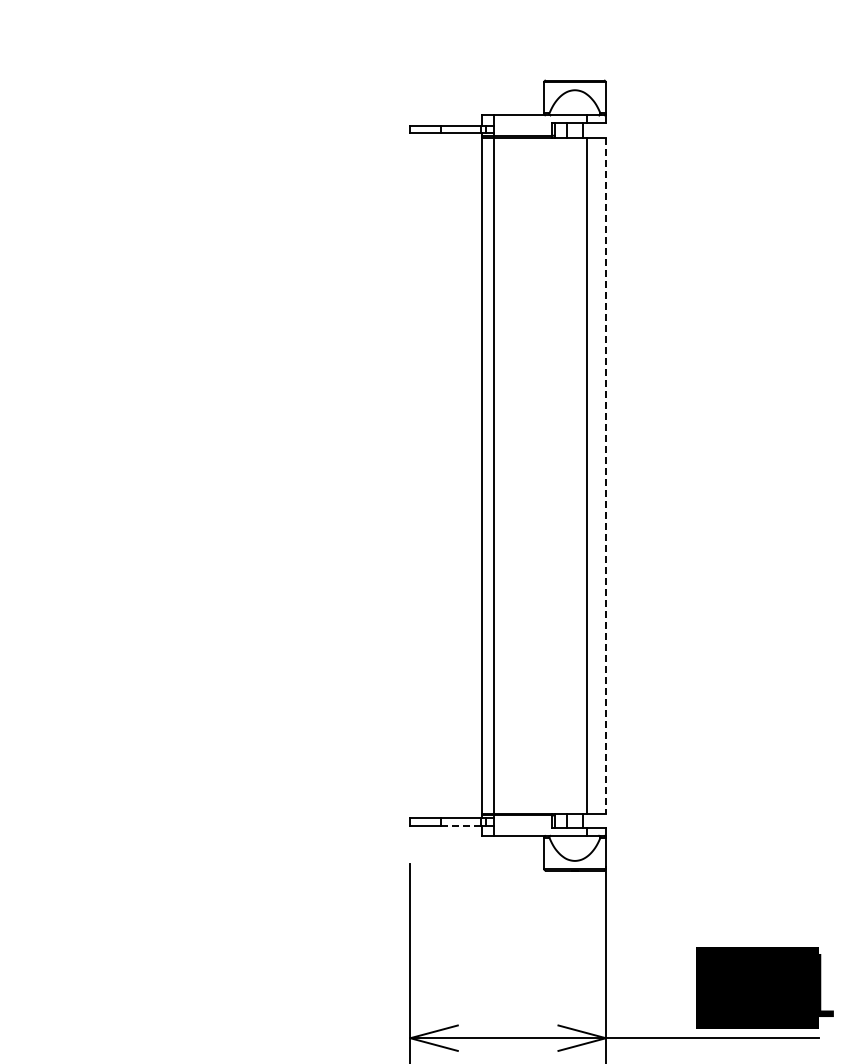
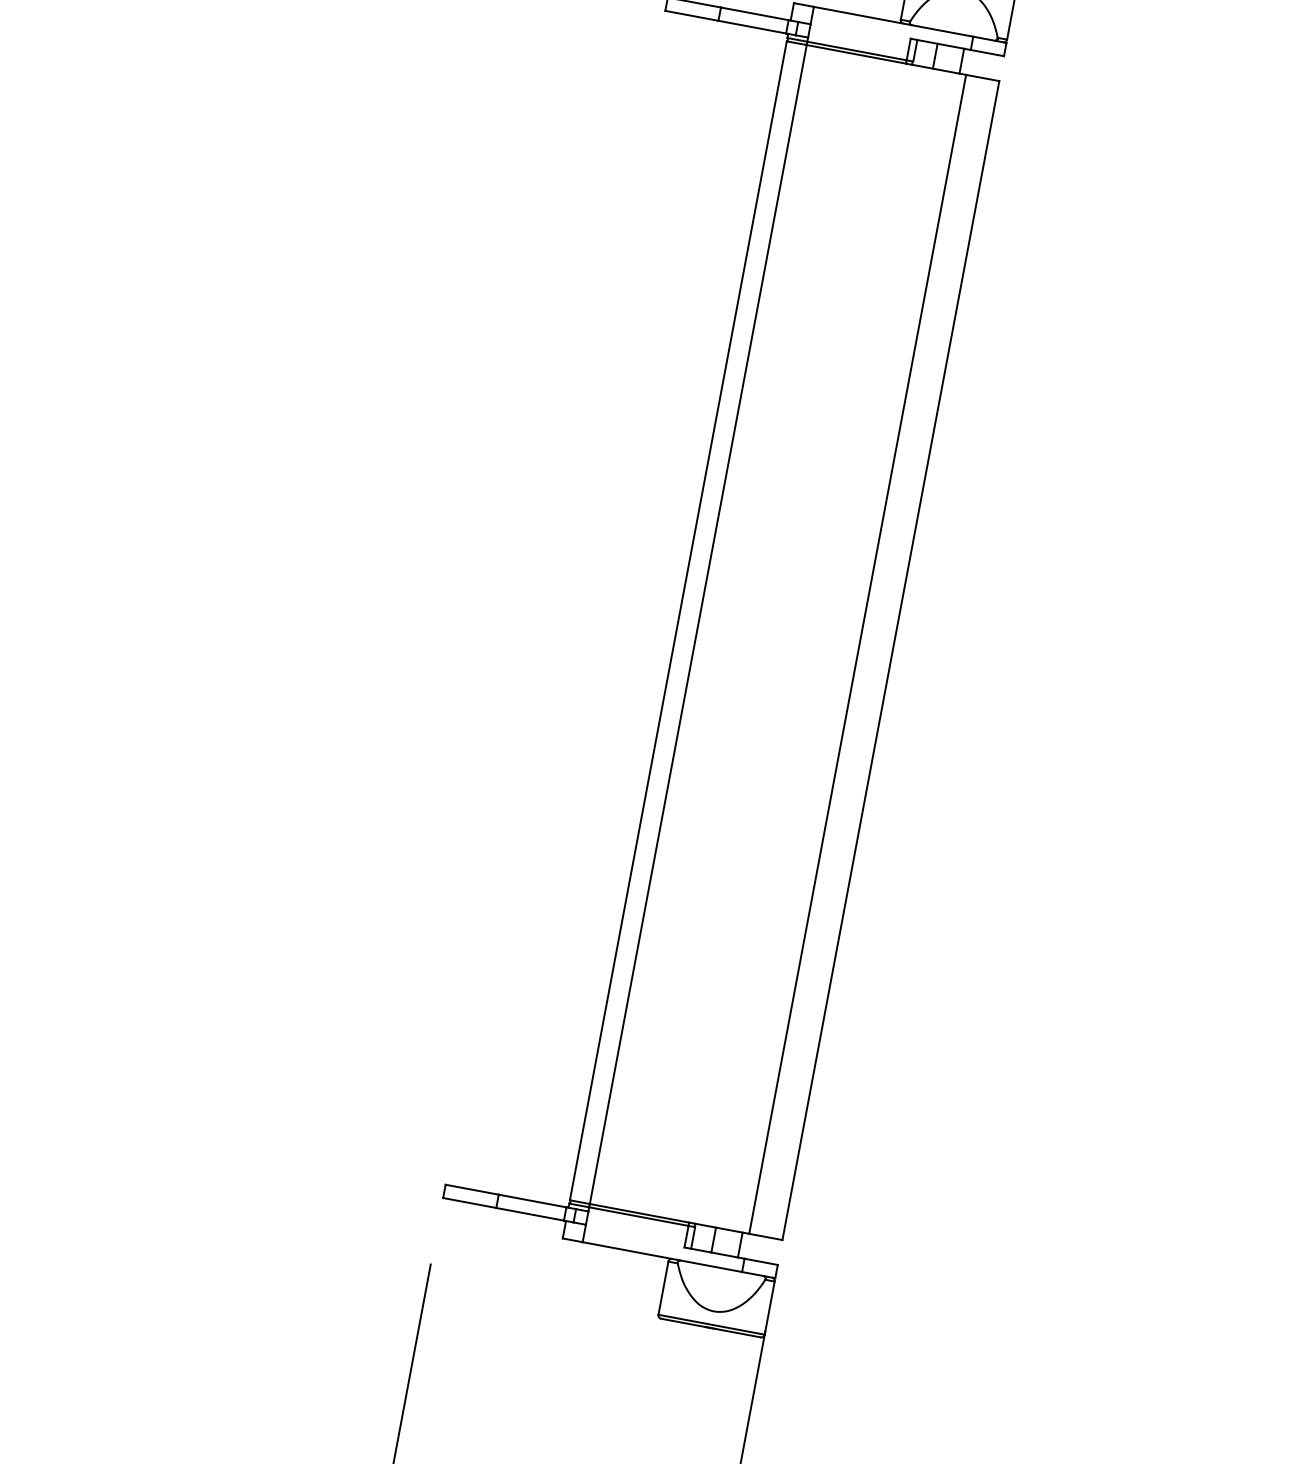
line: (605, 475) -> (890, 660), dashed -> solid
line: (461, 825) -> (530, 1214), dashed -> solid

